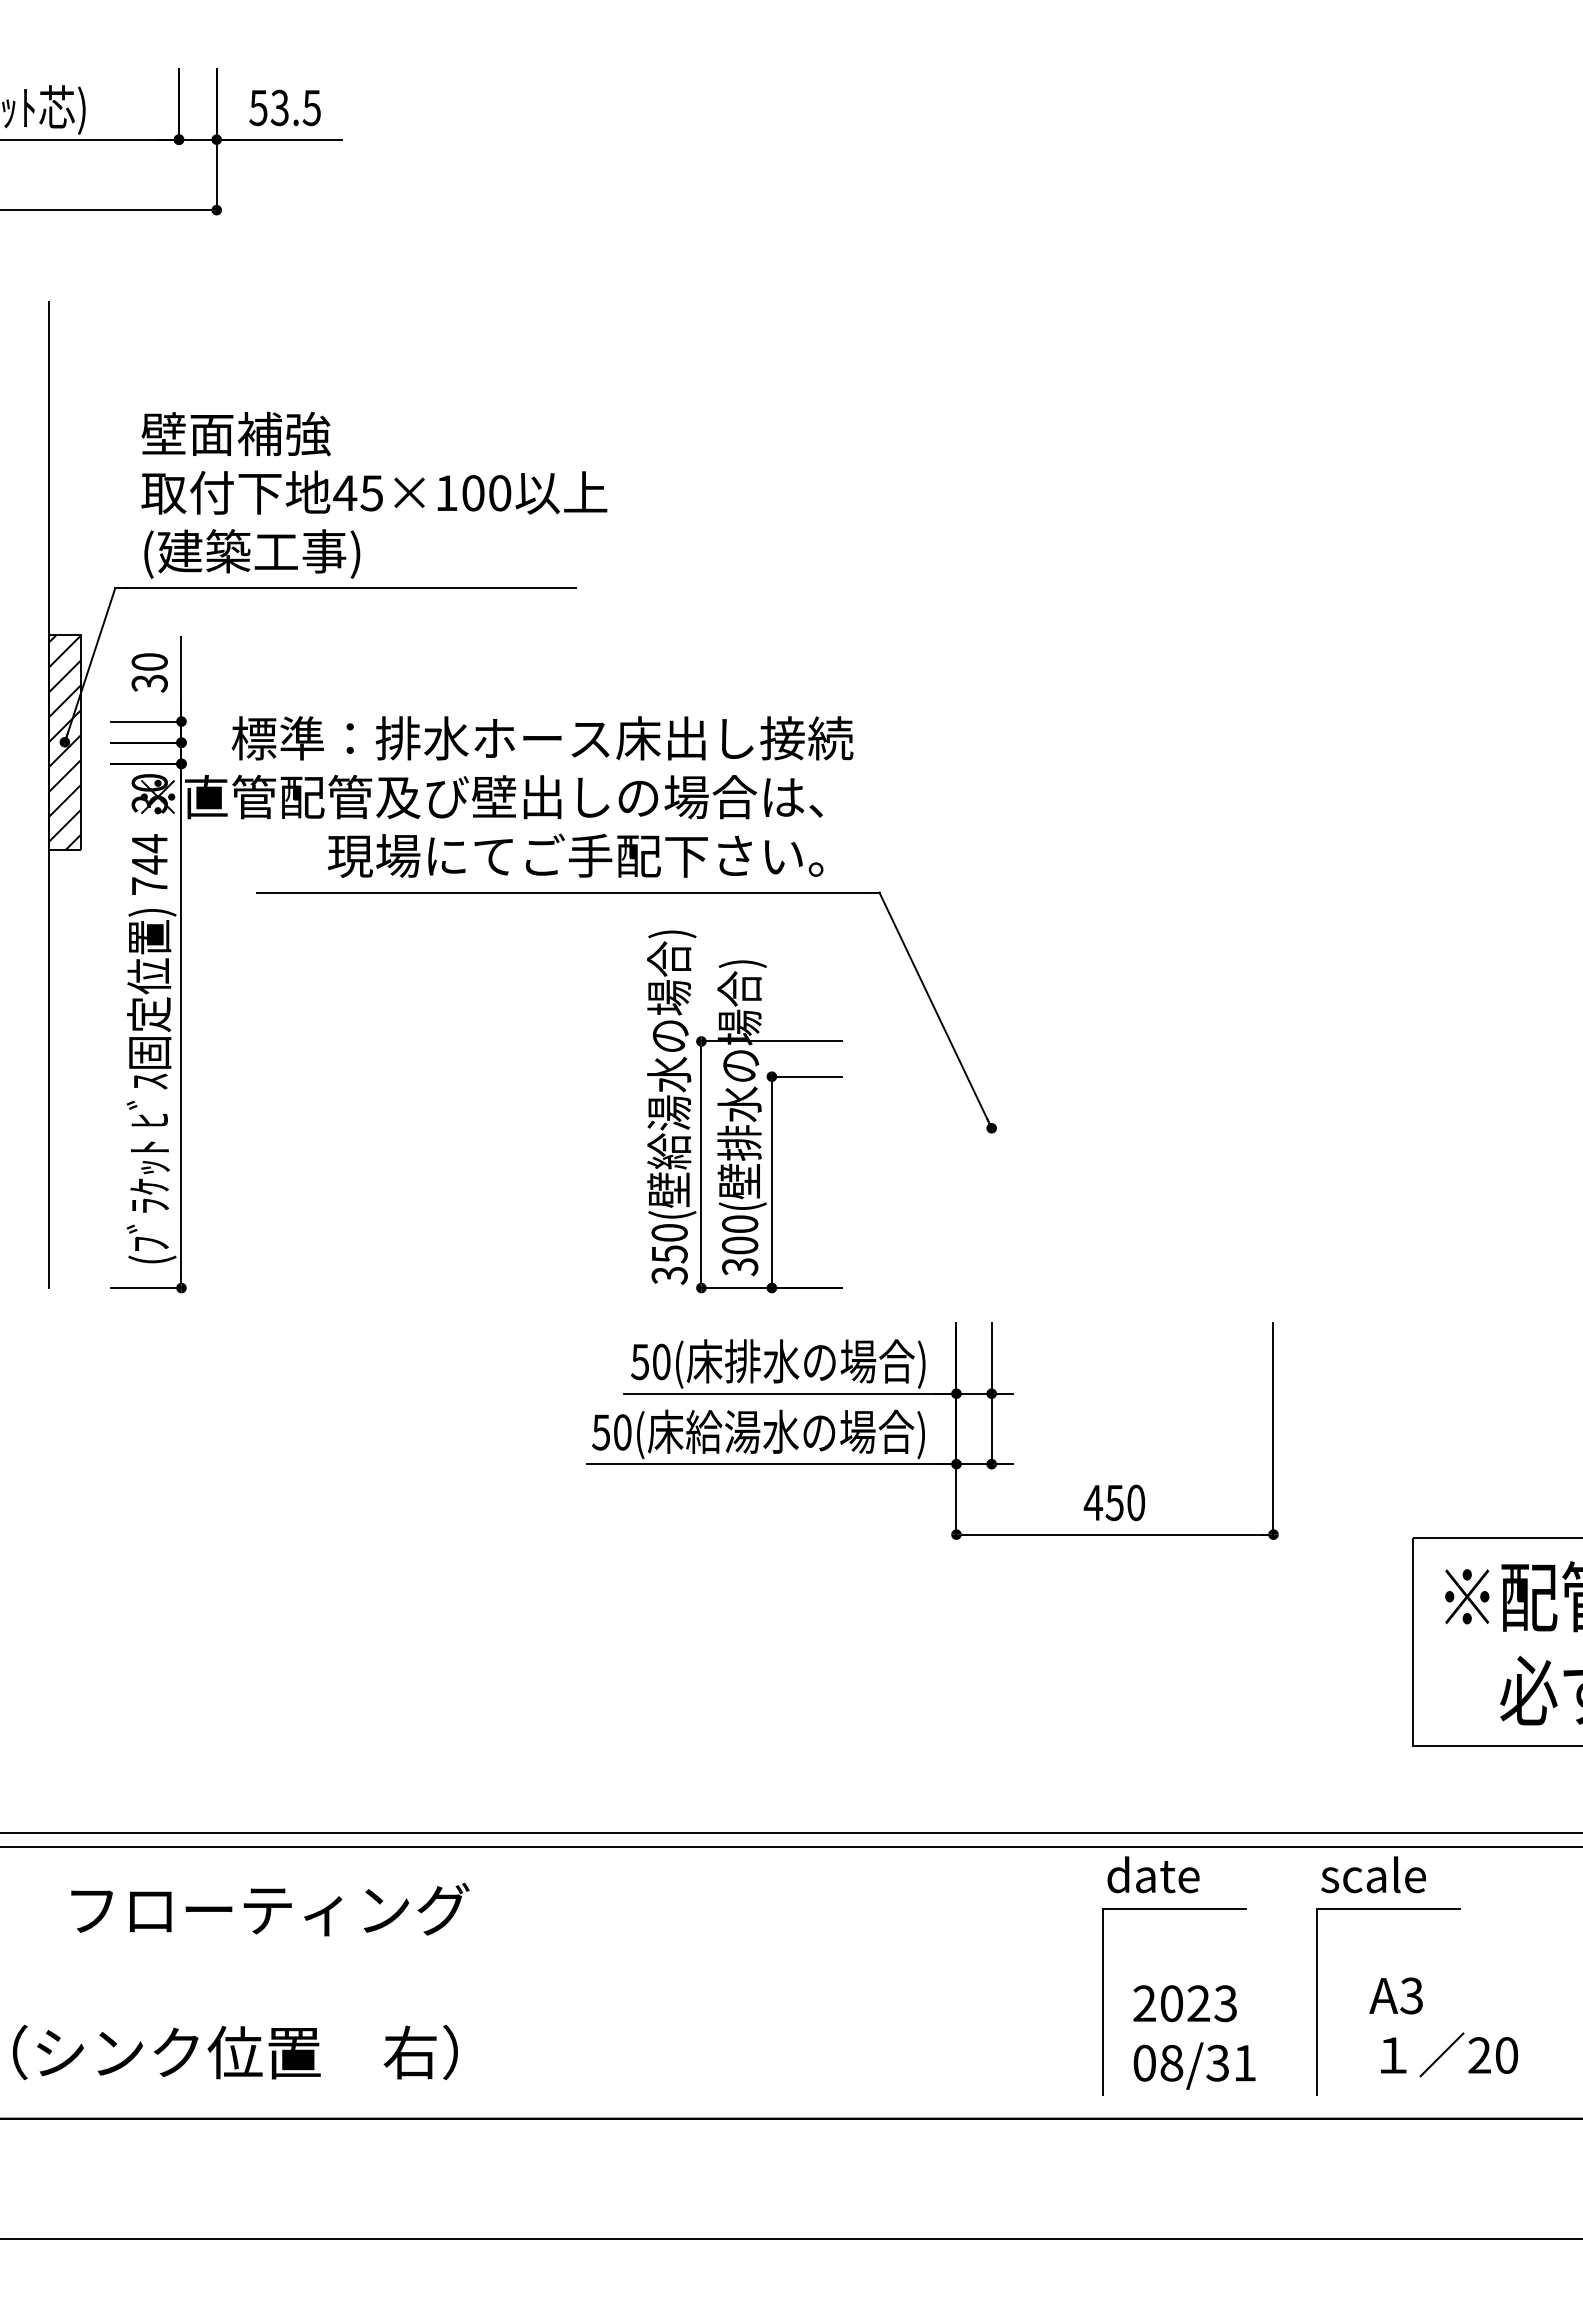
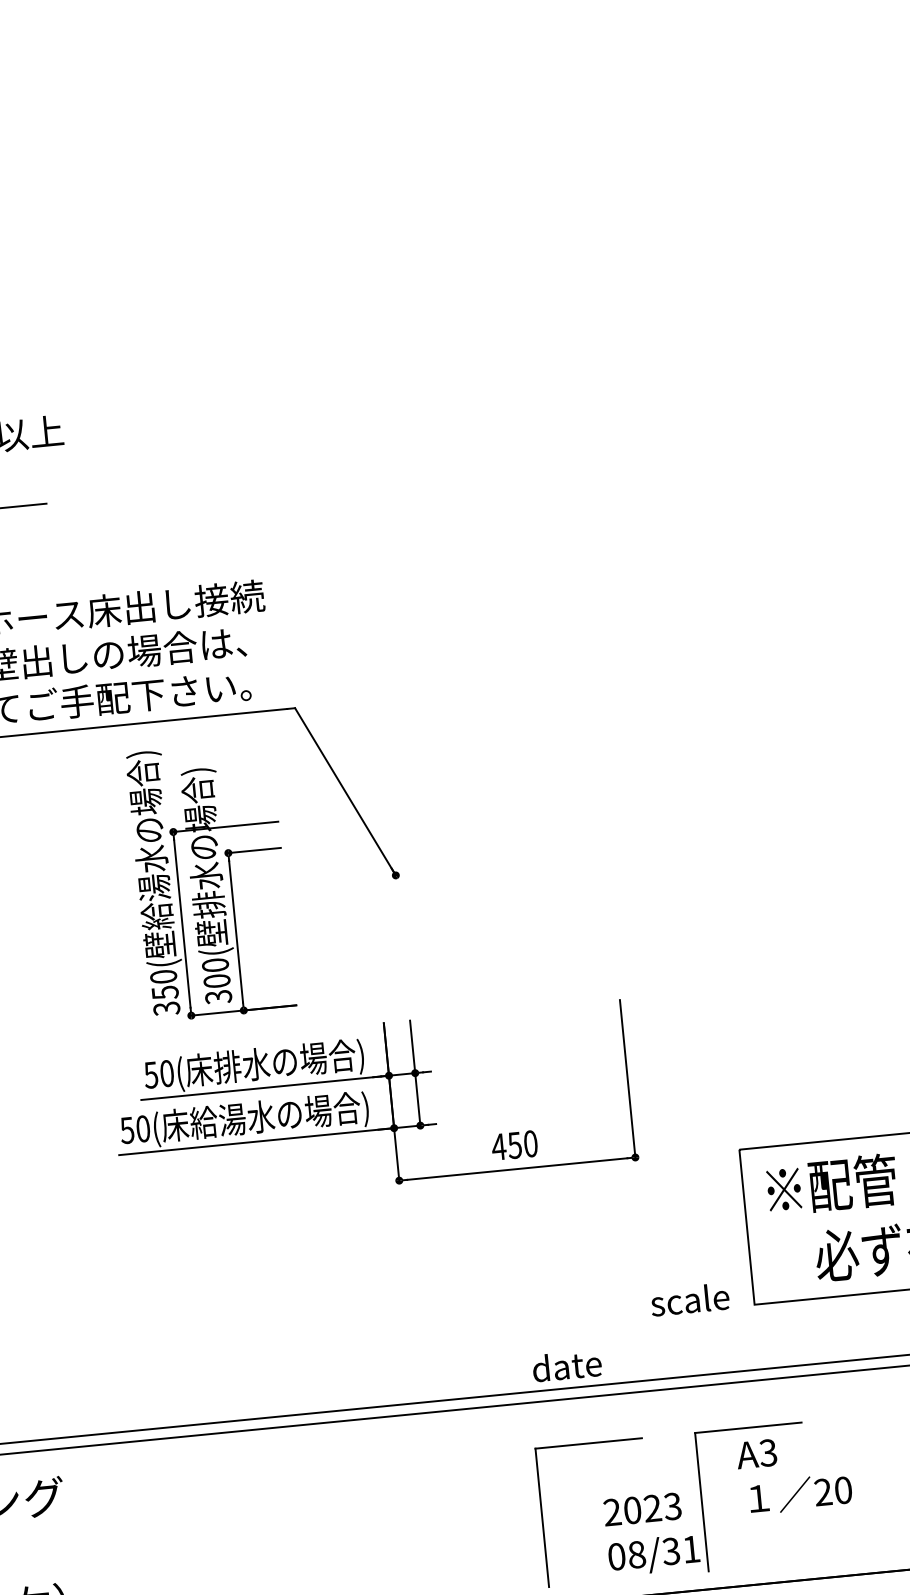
text: (1153, 1874) -> (567, 1365), moved
text: (1373, 1874) -> (689, 1299), moved
text: (1443, 2027) -> (794, 1474), moved
text: (1194, 2037) -> (652, 1533), moved

